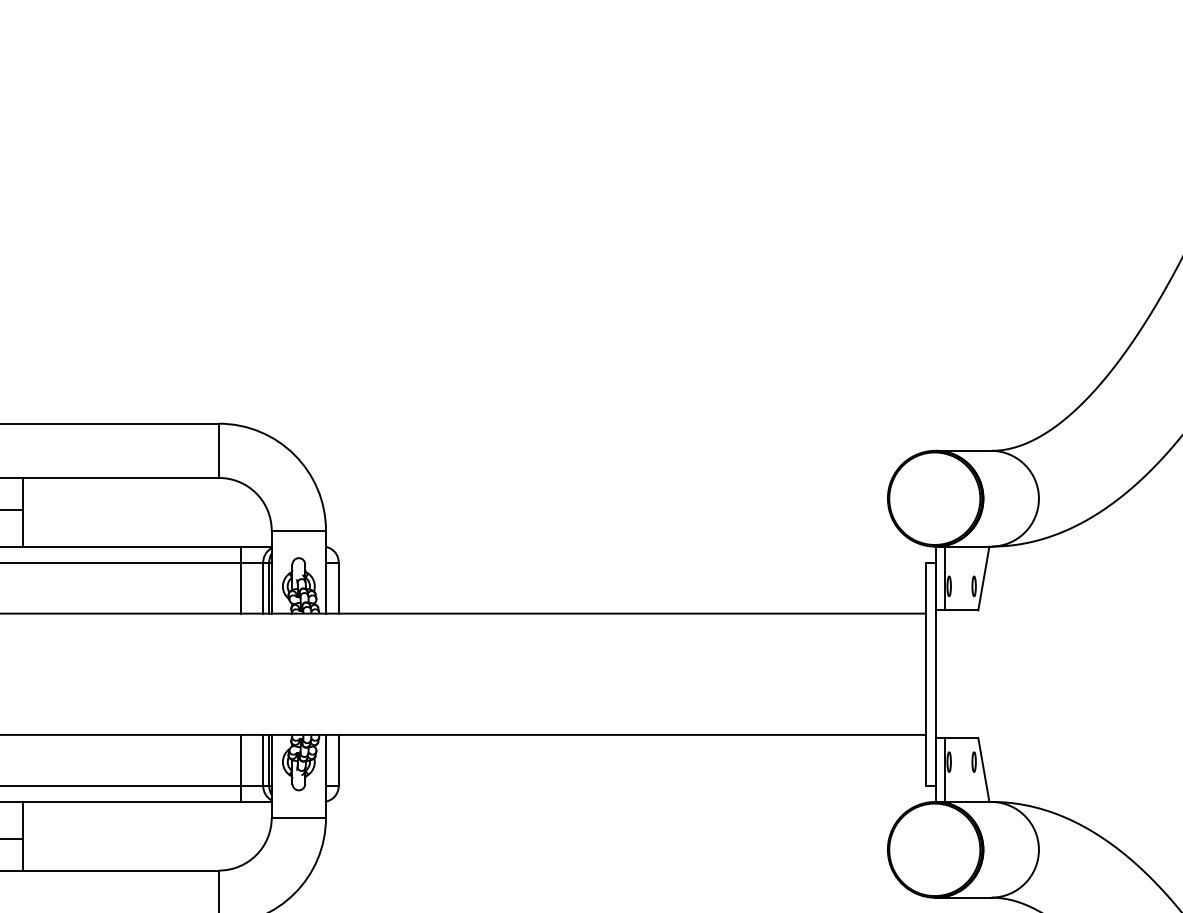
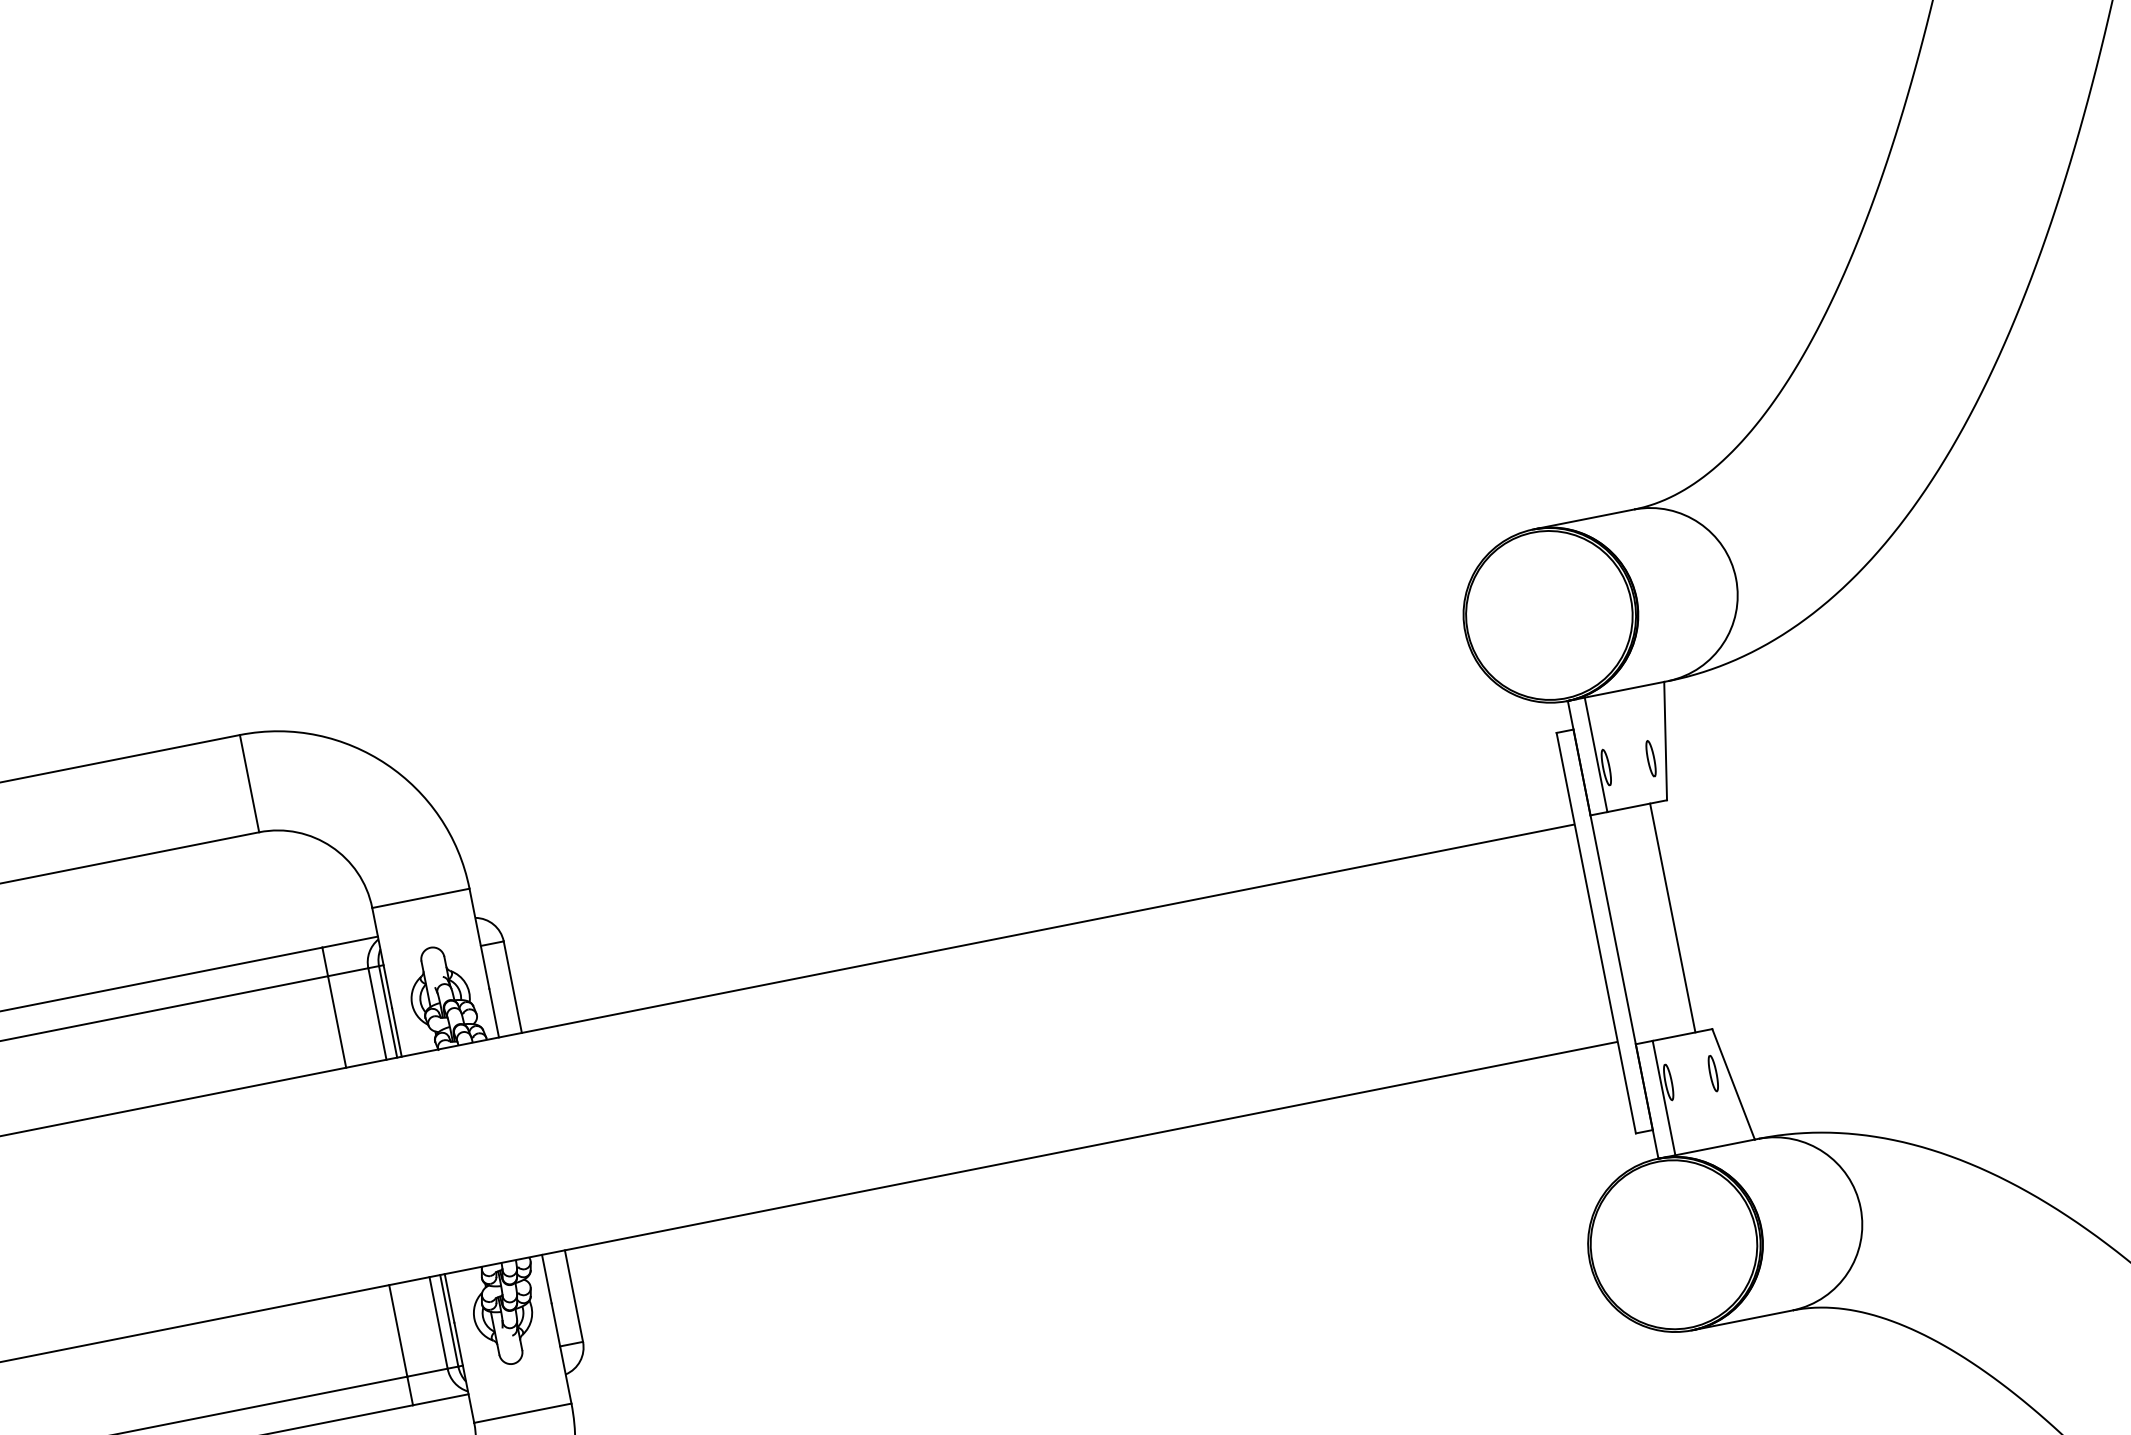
line: (968, 674) -> (1672, 918), added

